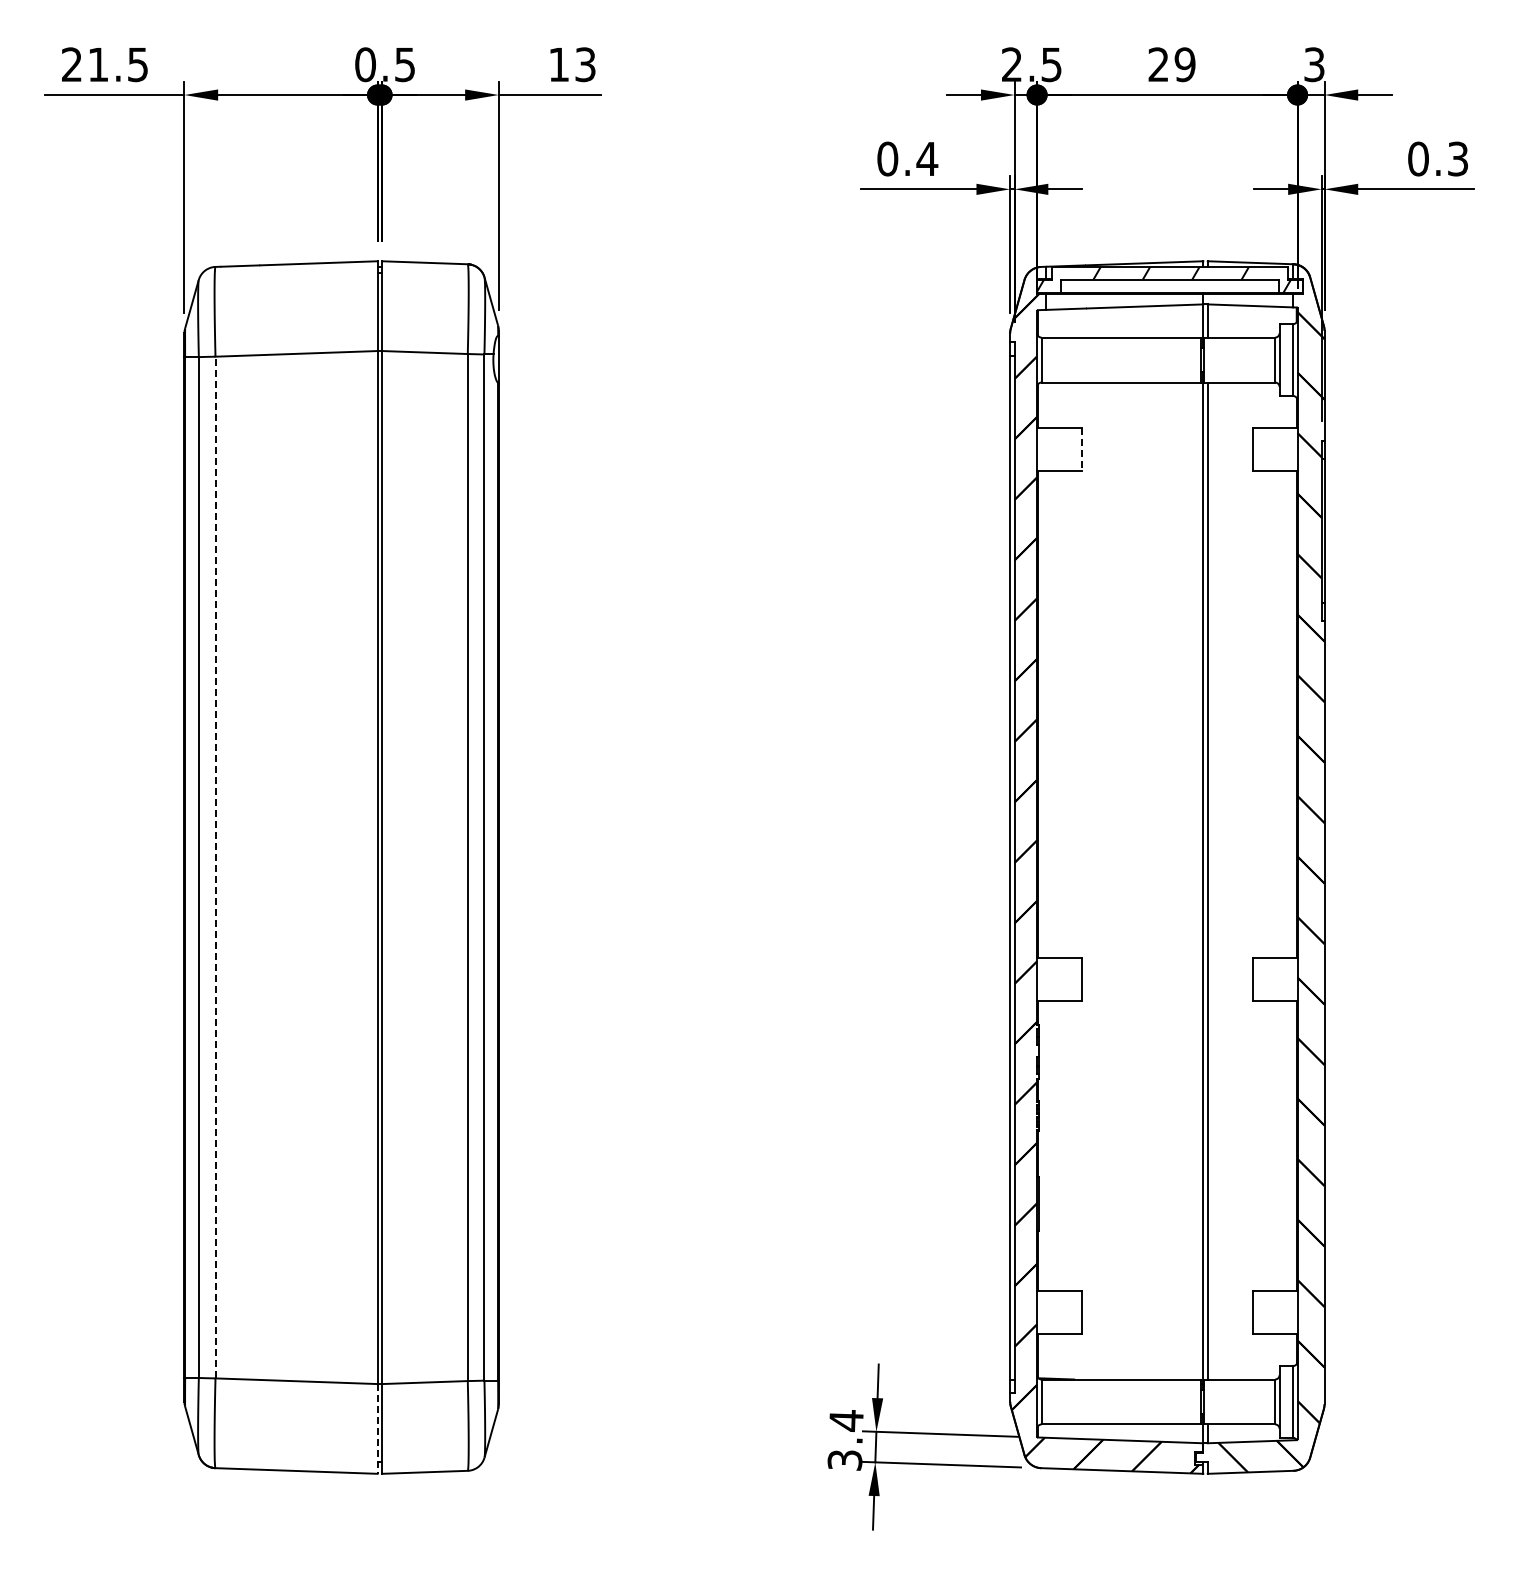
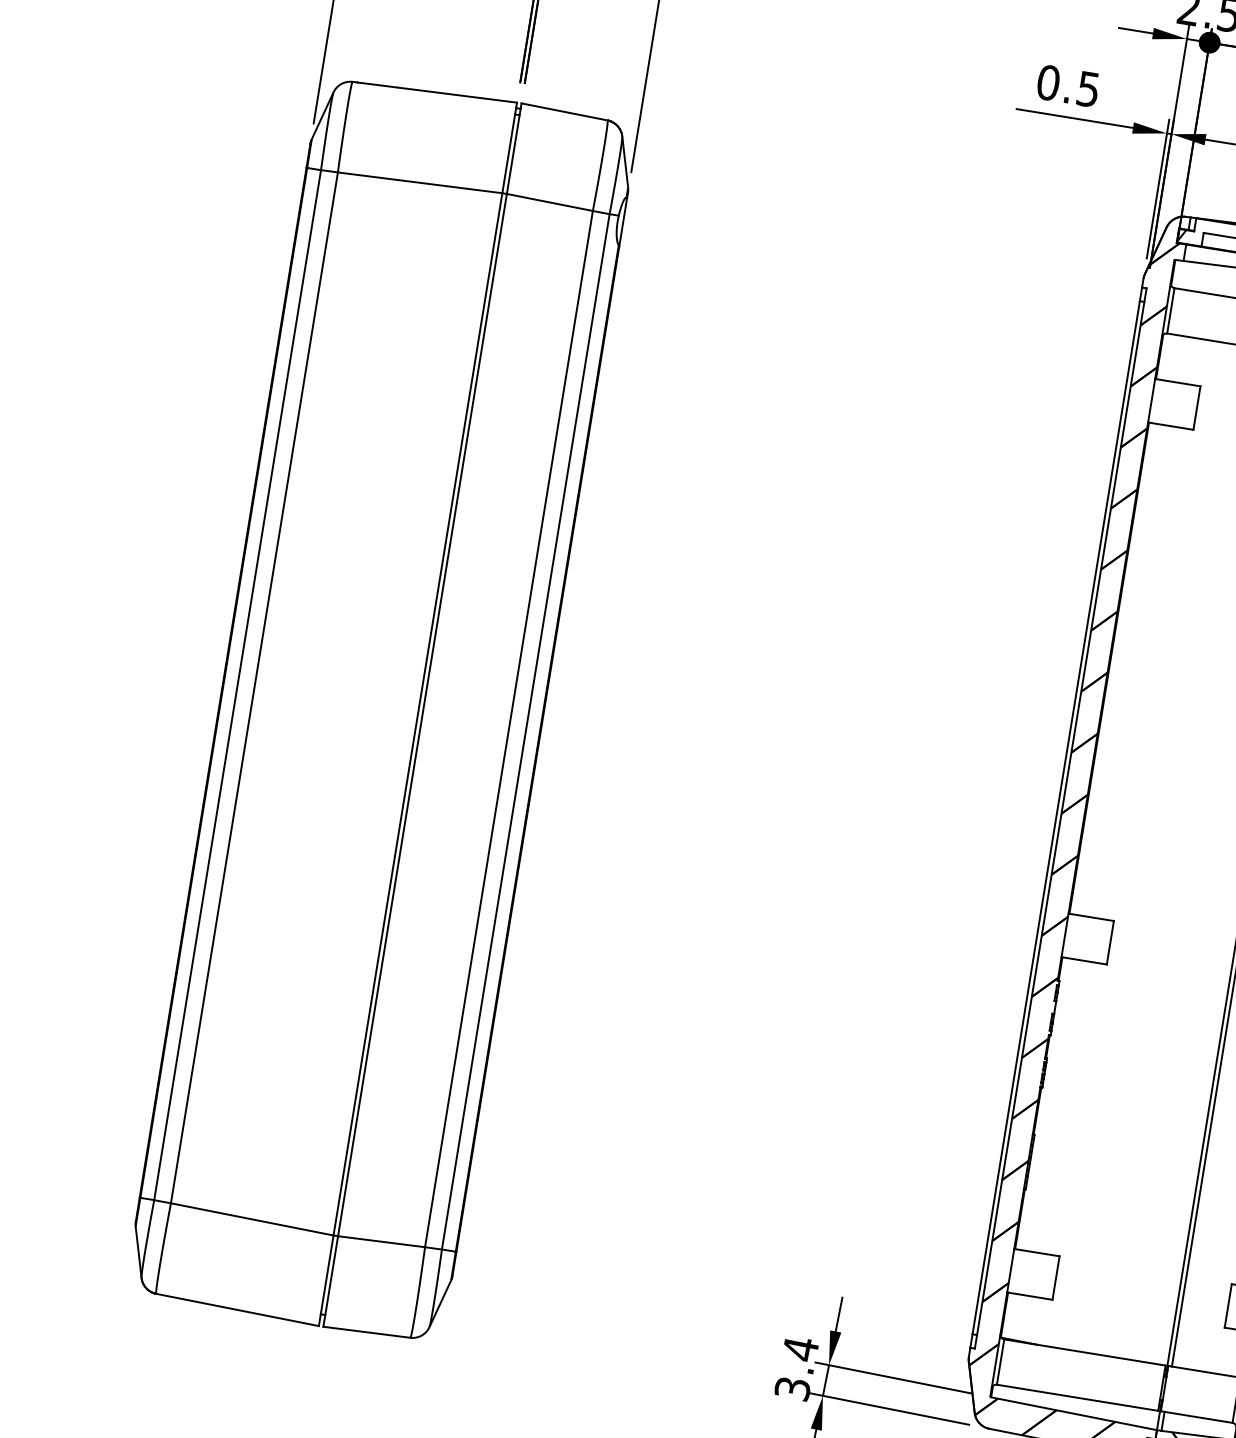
text: (927, 159) -> (1088, 89), 0.4 -> 0.5
line: (1082, 449) -> (1197, 407), dashed -> solid
line: (215, 867) -> (254, 687), dashed -> solid
line: (377, 1428) -> (326, 1280), dashed -> solid

